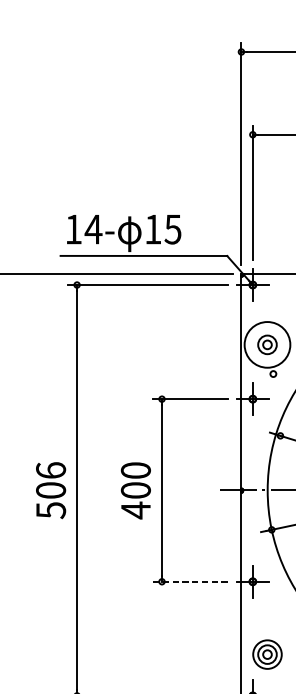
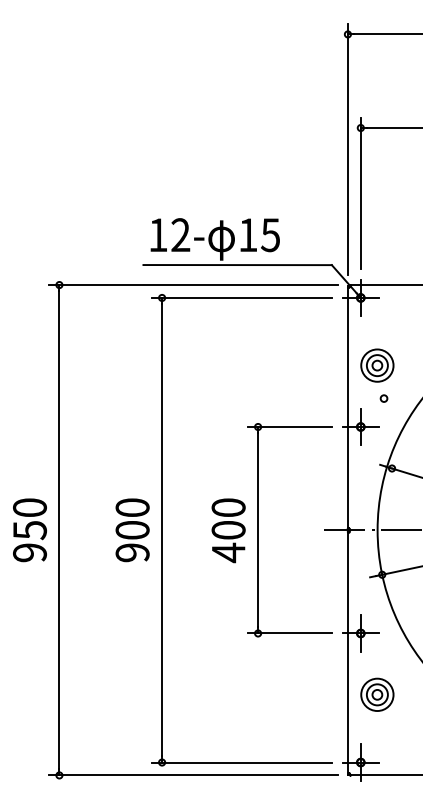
text: (93, 228) -> (180, 234), 14- -> 12-
circle: (267, 344) -> (377, 365), size x0.62
text: (50, 490) -> (132, 530), 506 -> 900
line: (189, 581) -> (289, 633), dashed -> solid
part: (267, 654) -> (377, 694), moved

